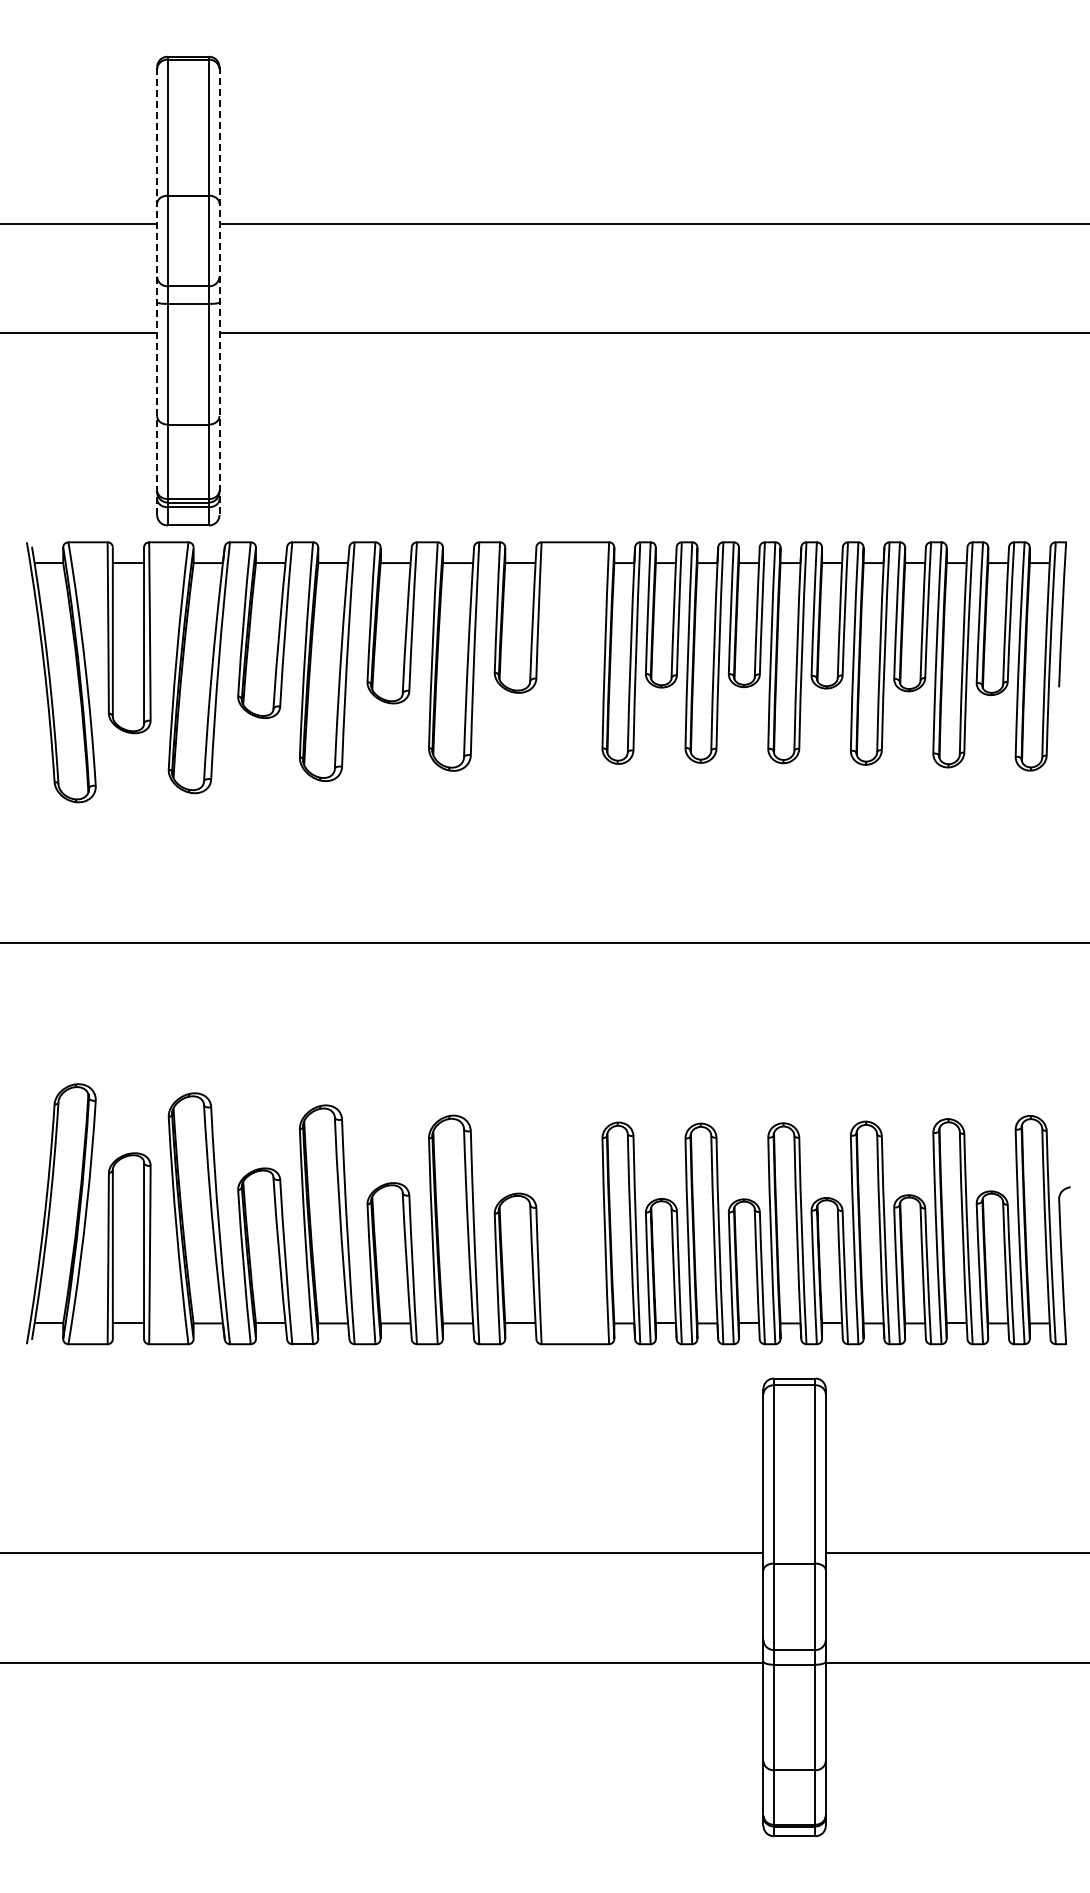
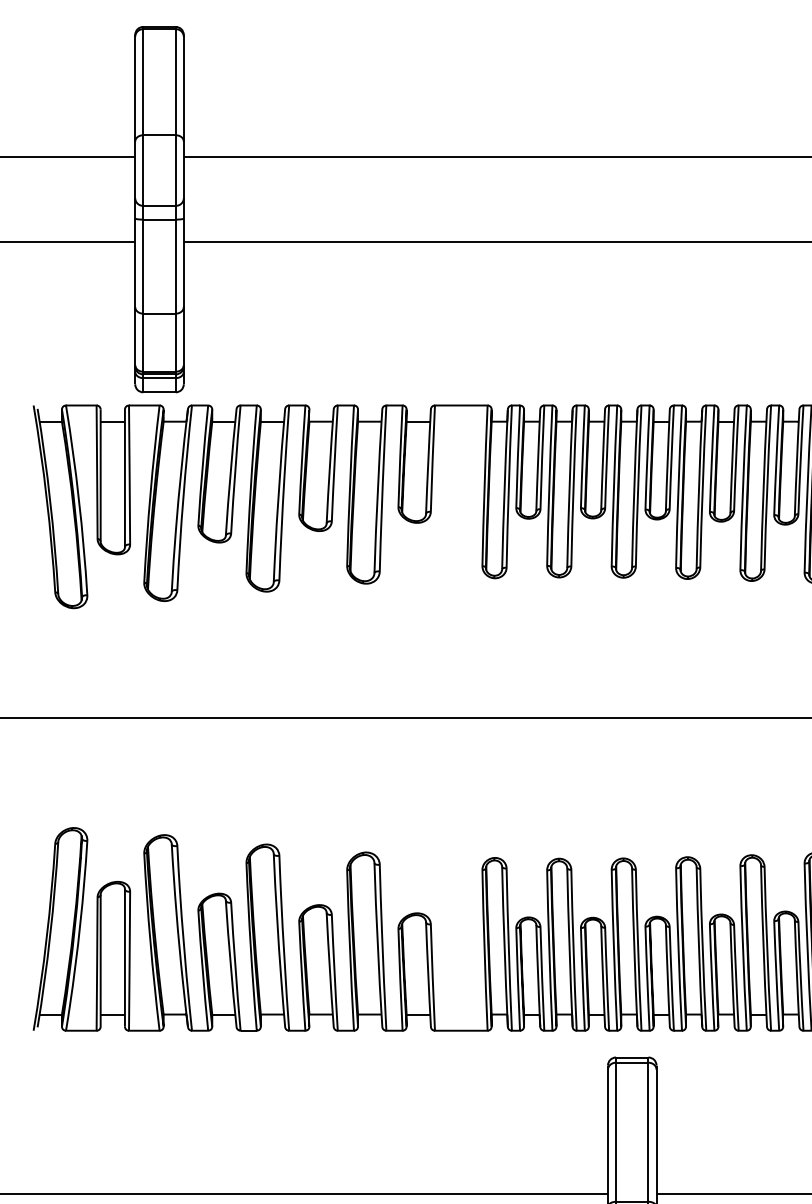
line: (157, 291) -> (135, 209), dashed -> solid
line: (219, 291) -> (183, 209), dashed -> solid

